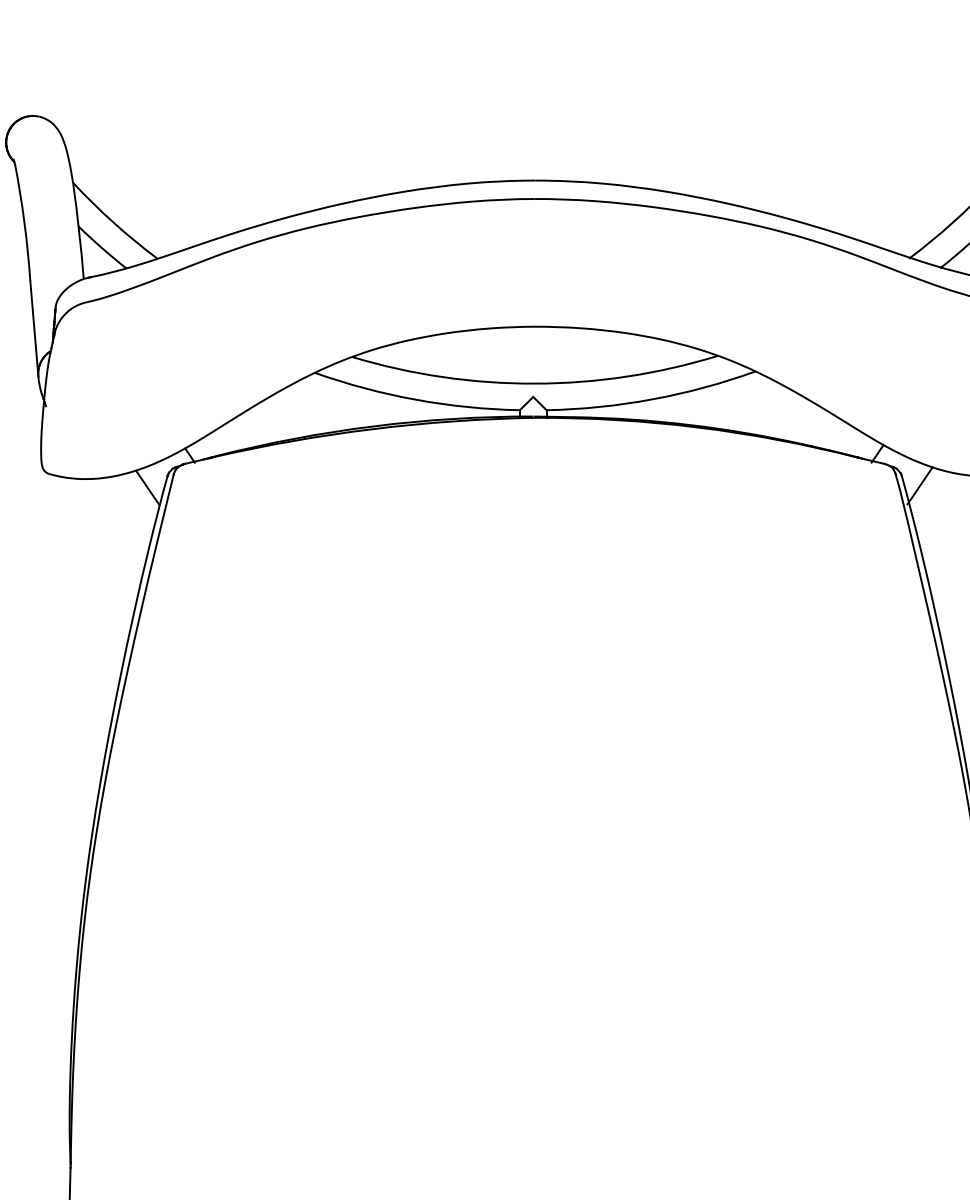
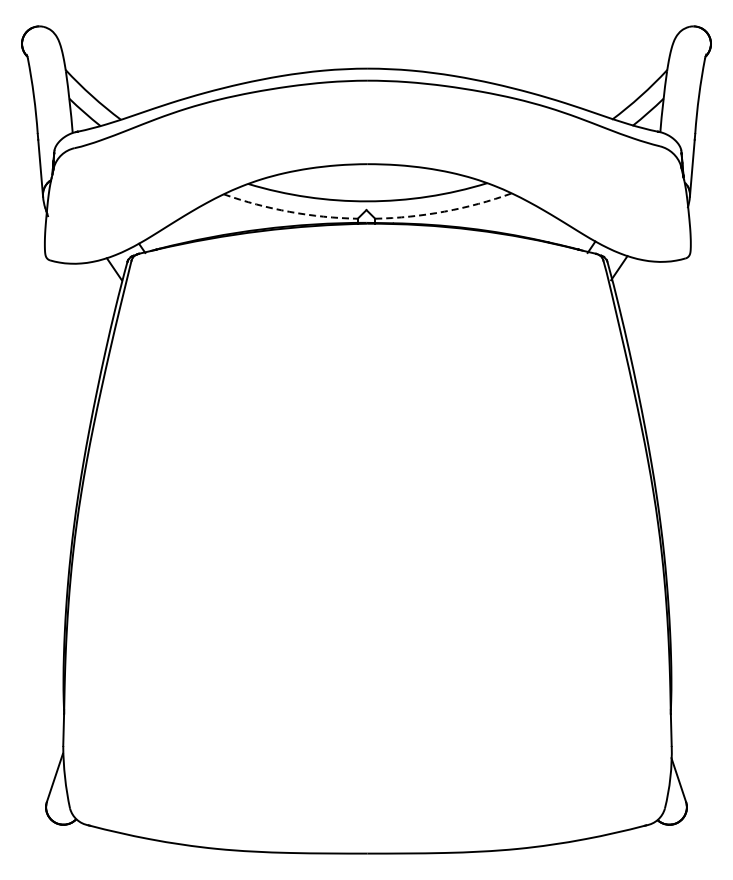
arc: (415, 399) -> (289, 211), solid -> dashed
arc: (652, 399) -> (444, 211), solid -> dashed

